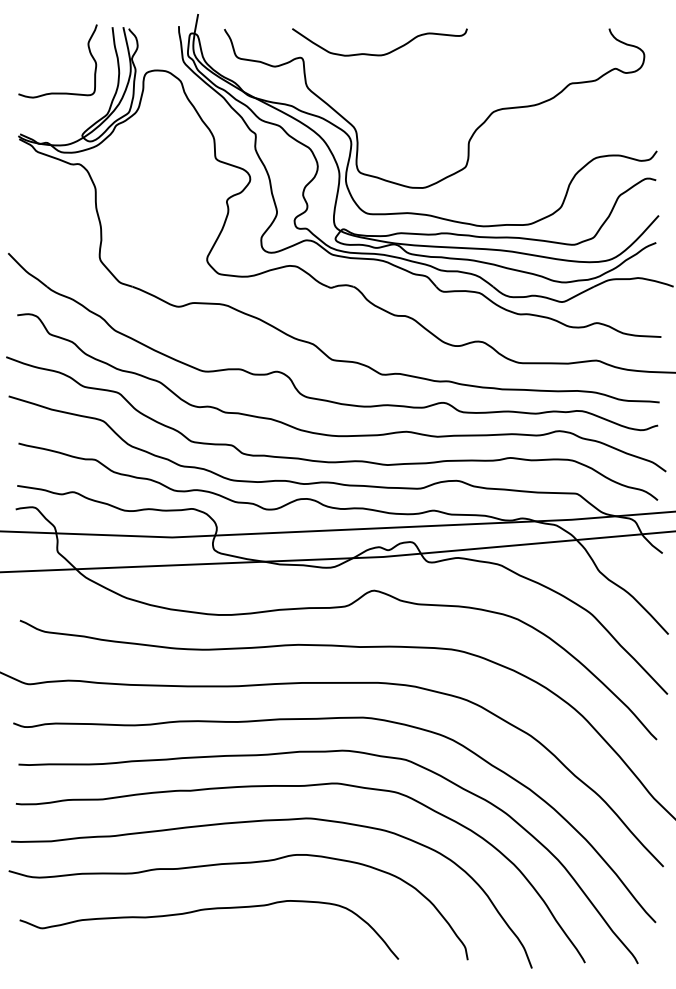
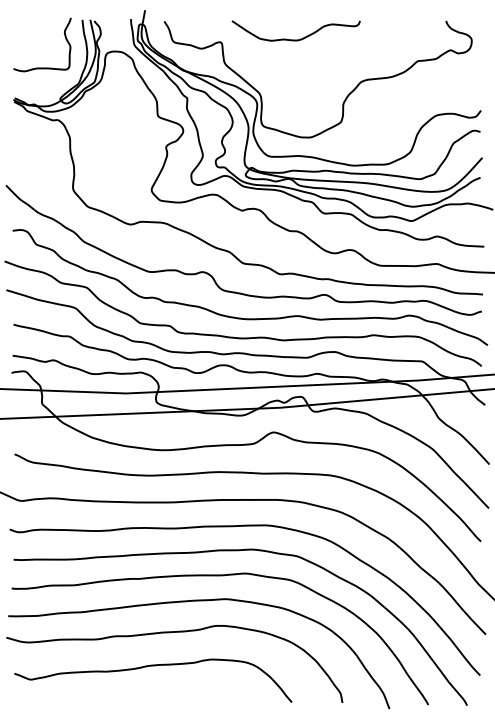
curve: (378, 54) -> (295, 39), moved

